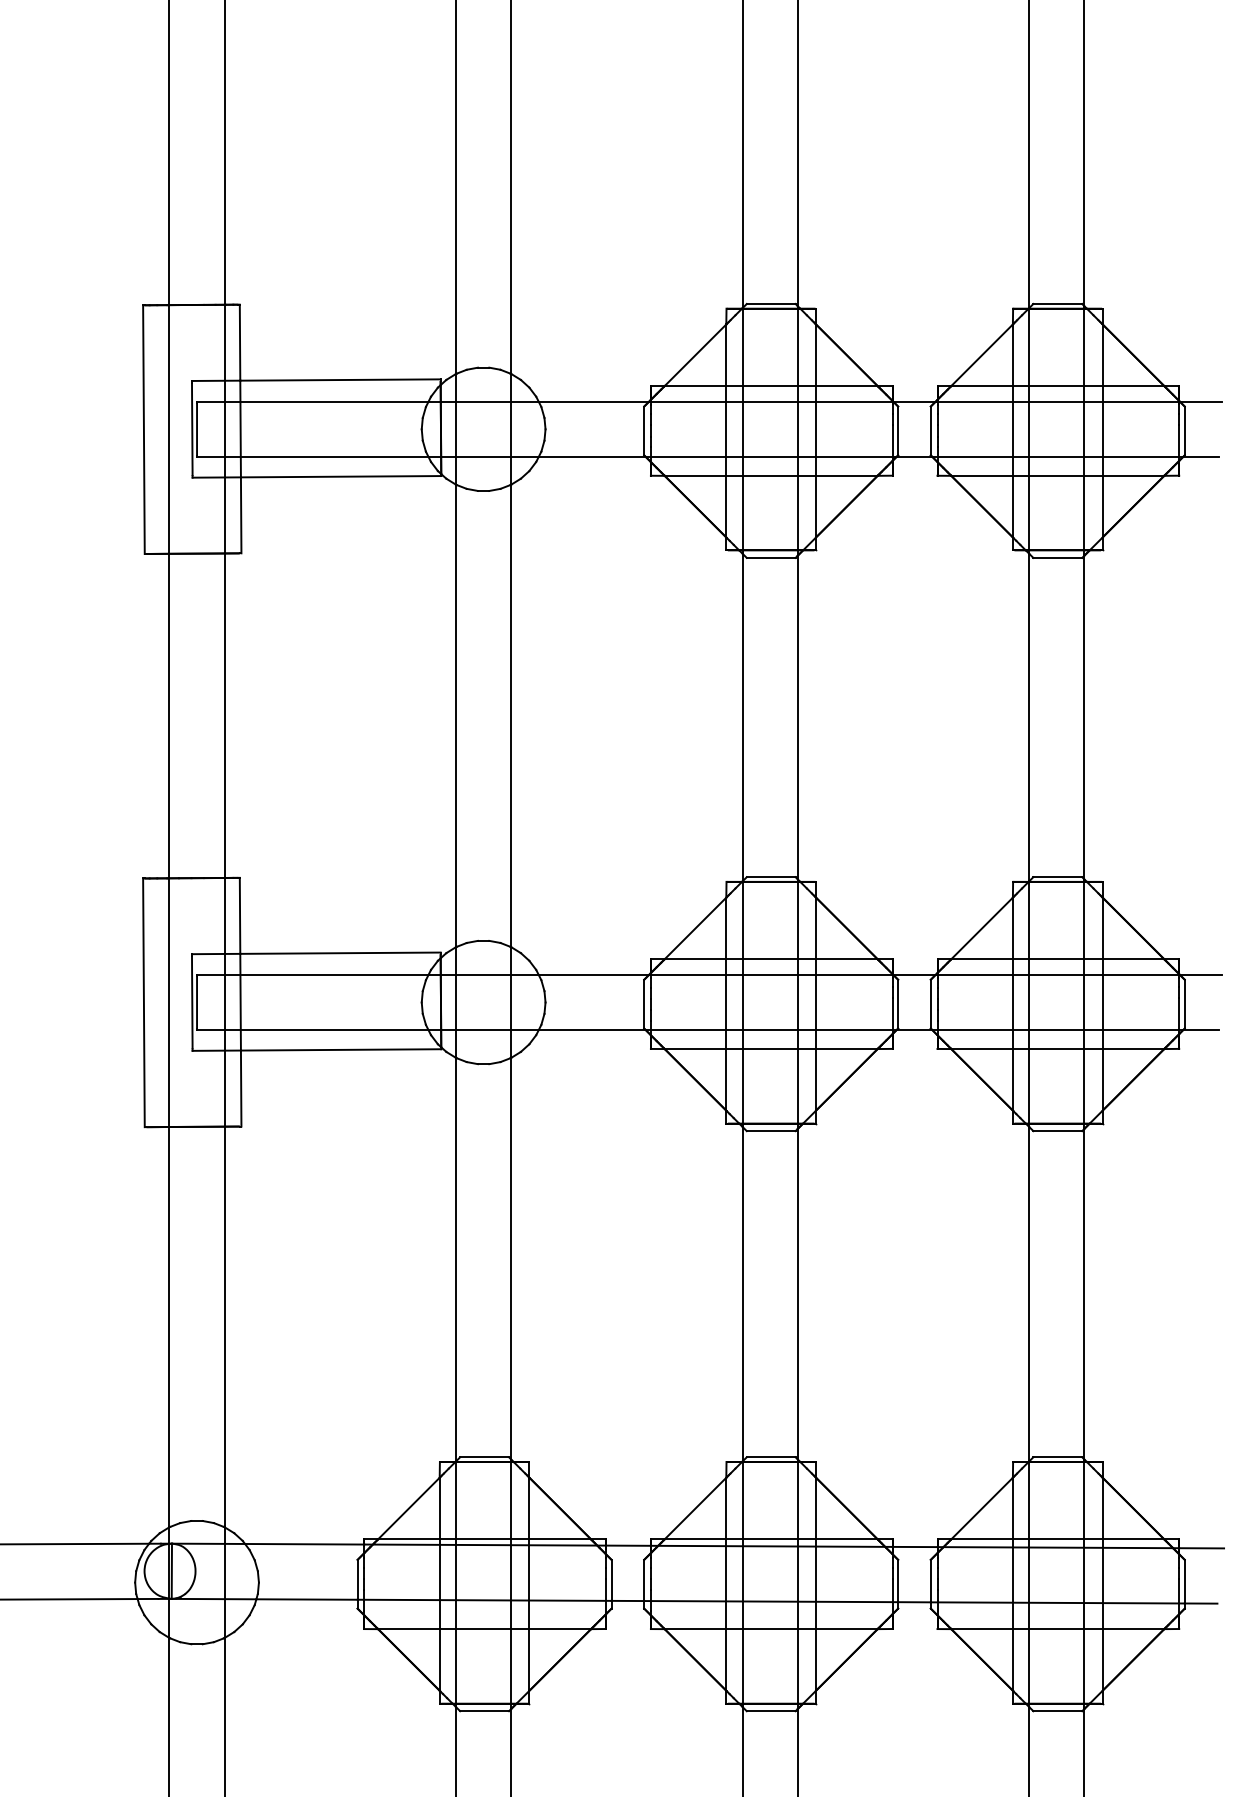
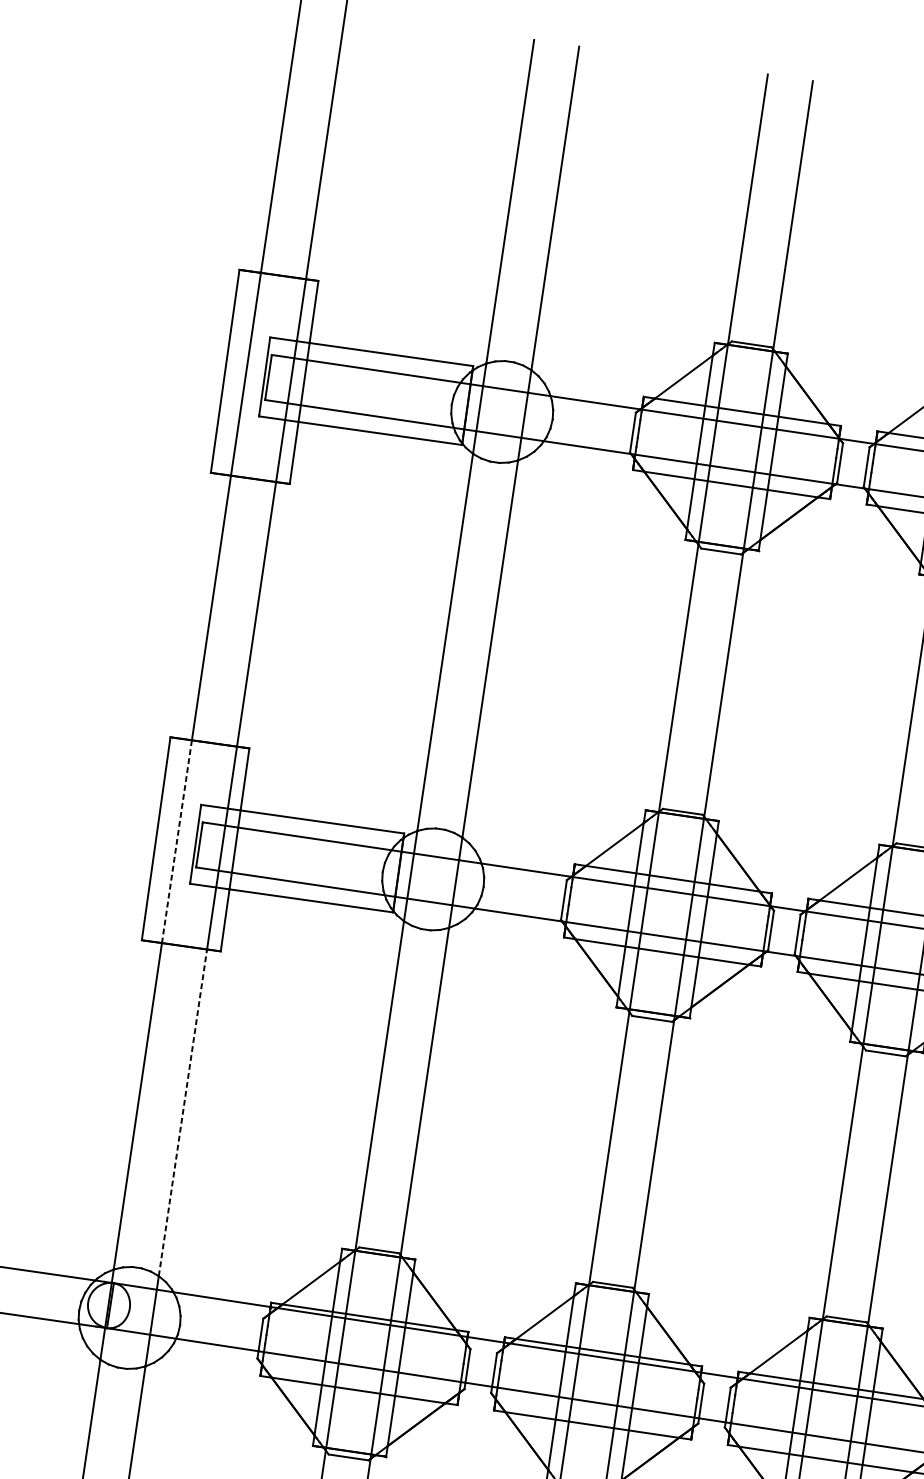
line: (169, 1003) -> (176, 842), solid -> dashed
line: (224, 1326) -> (182, 1112), solid -> dashed

